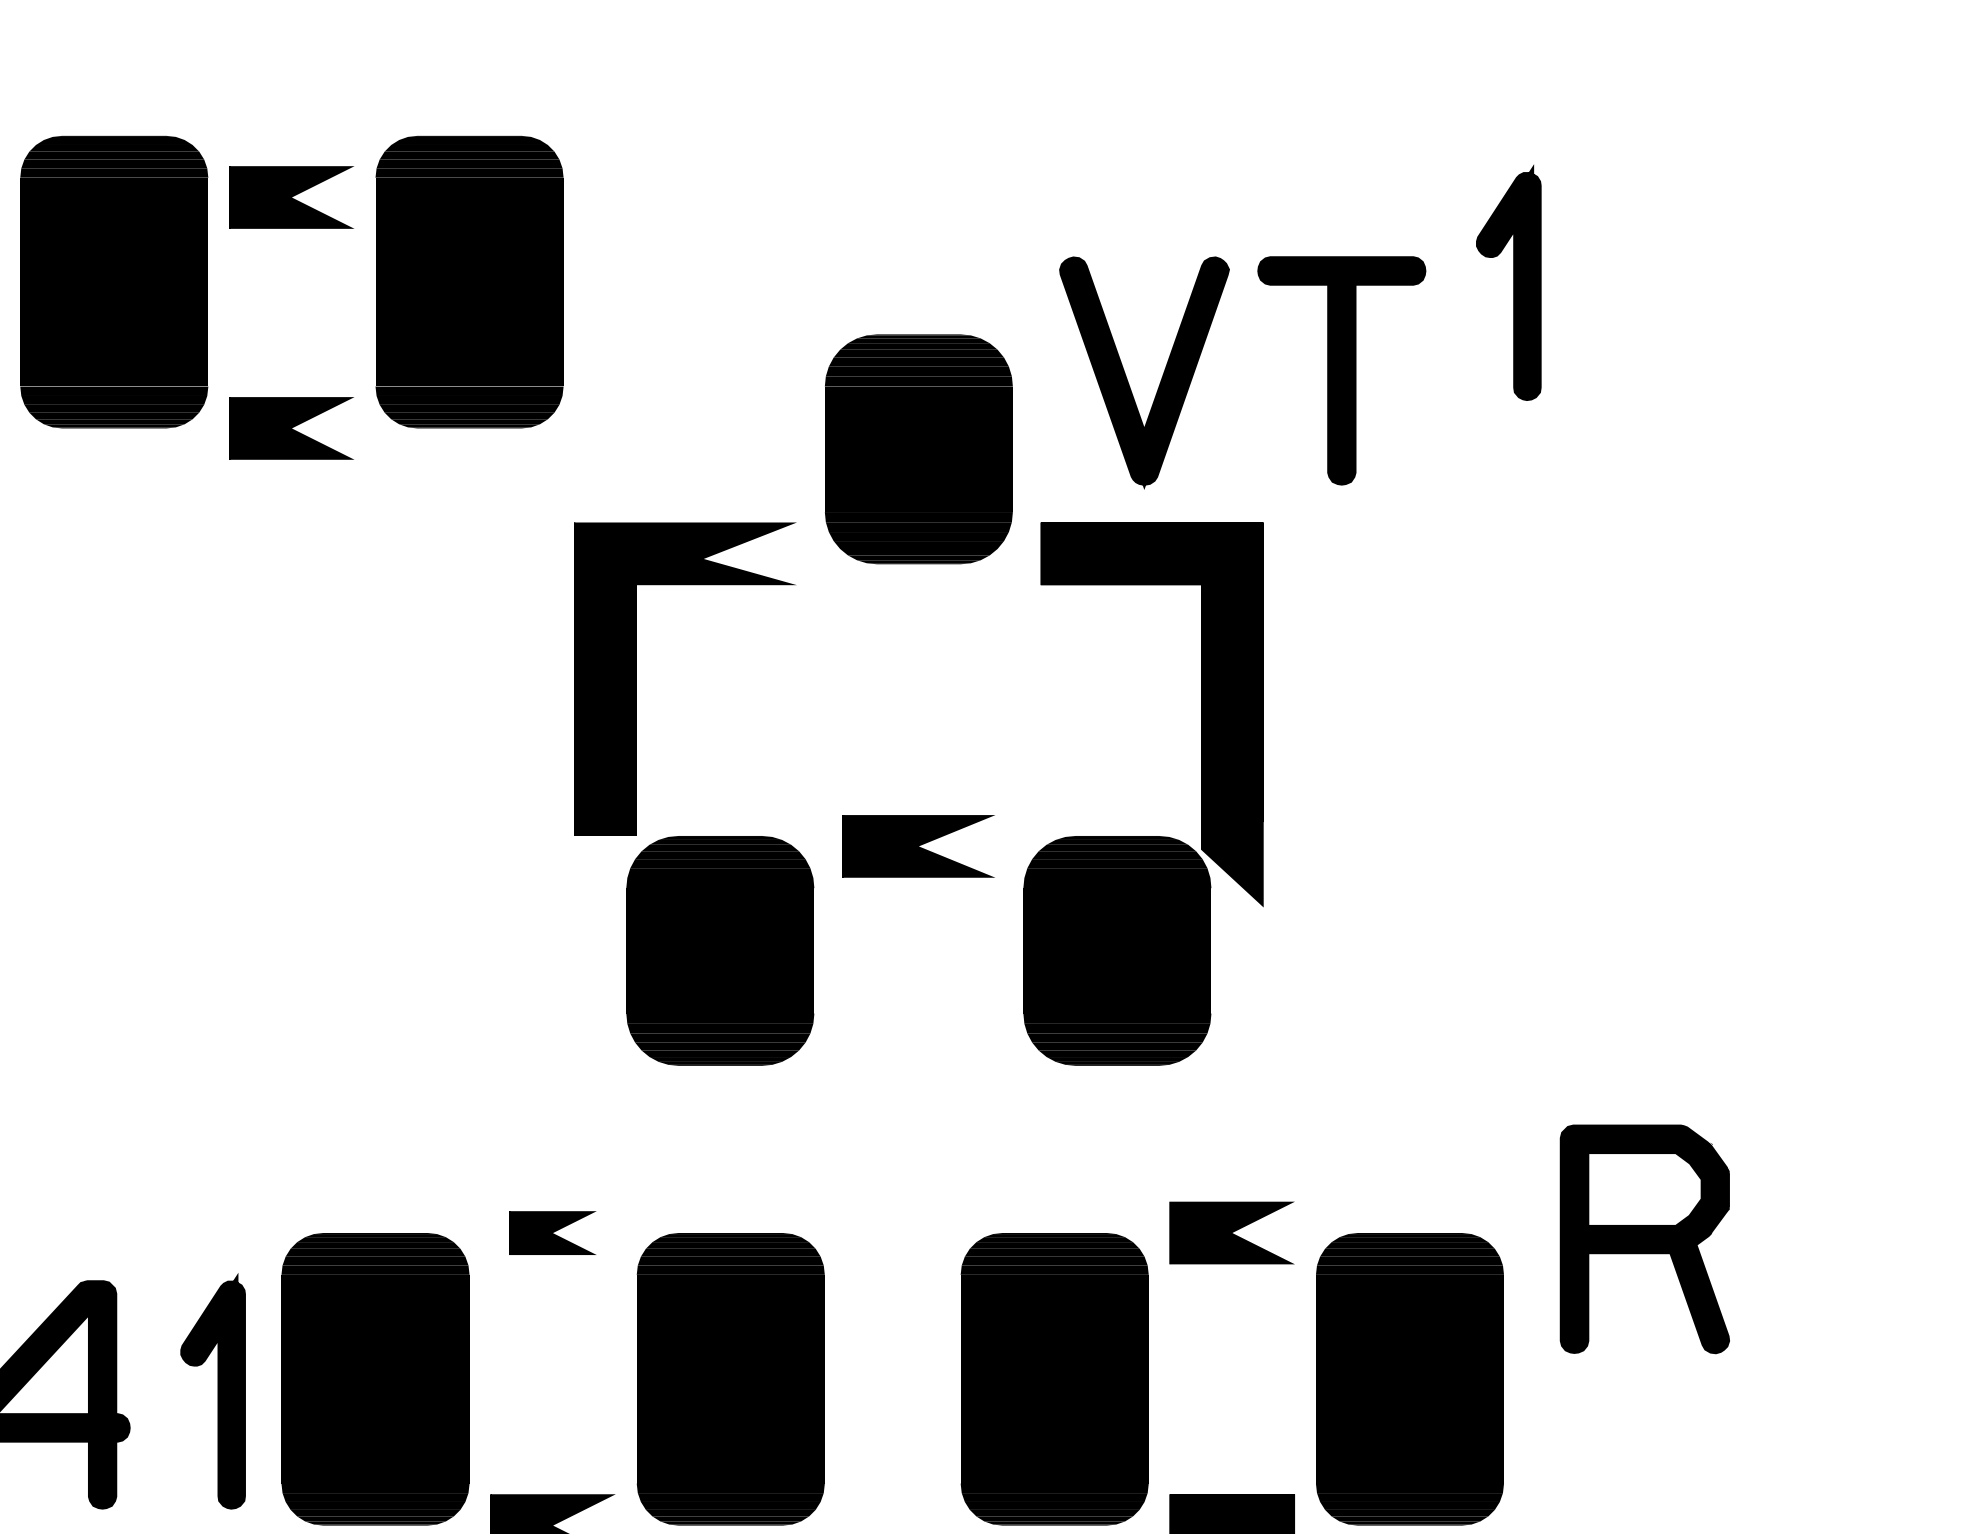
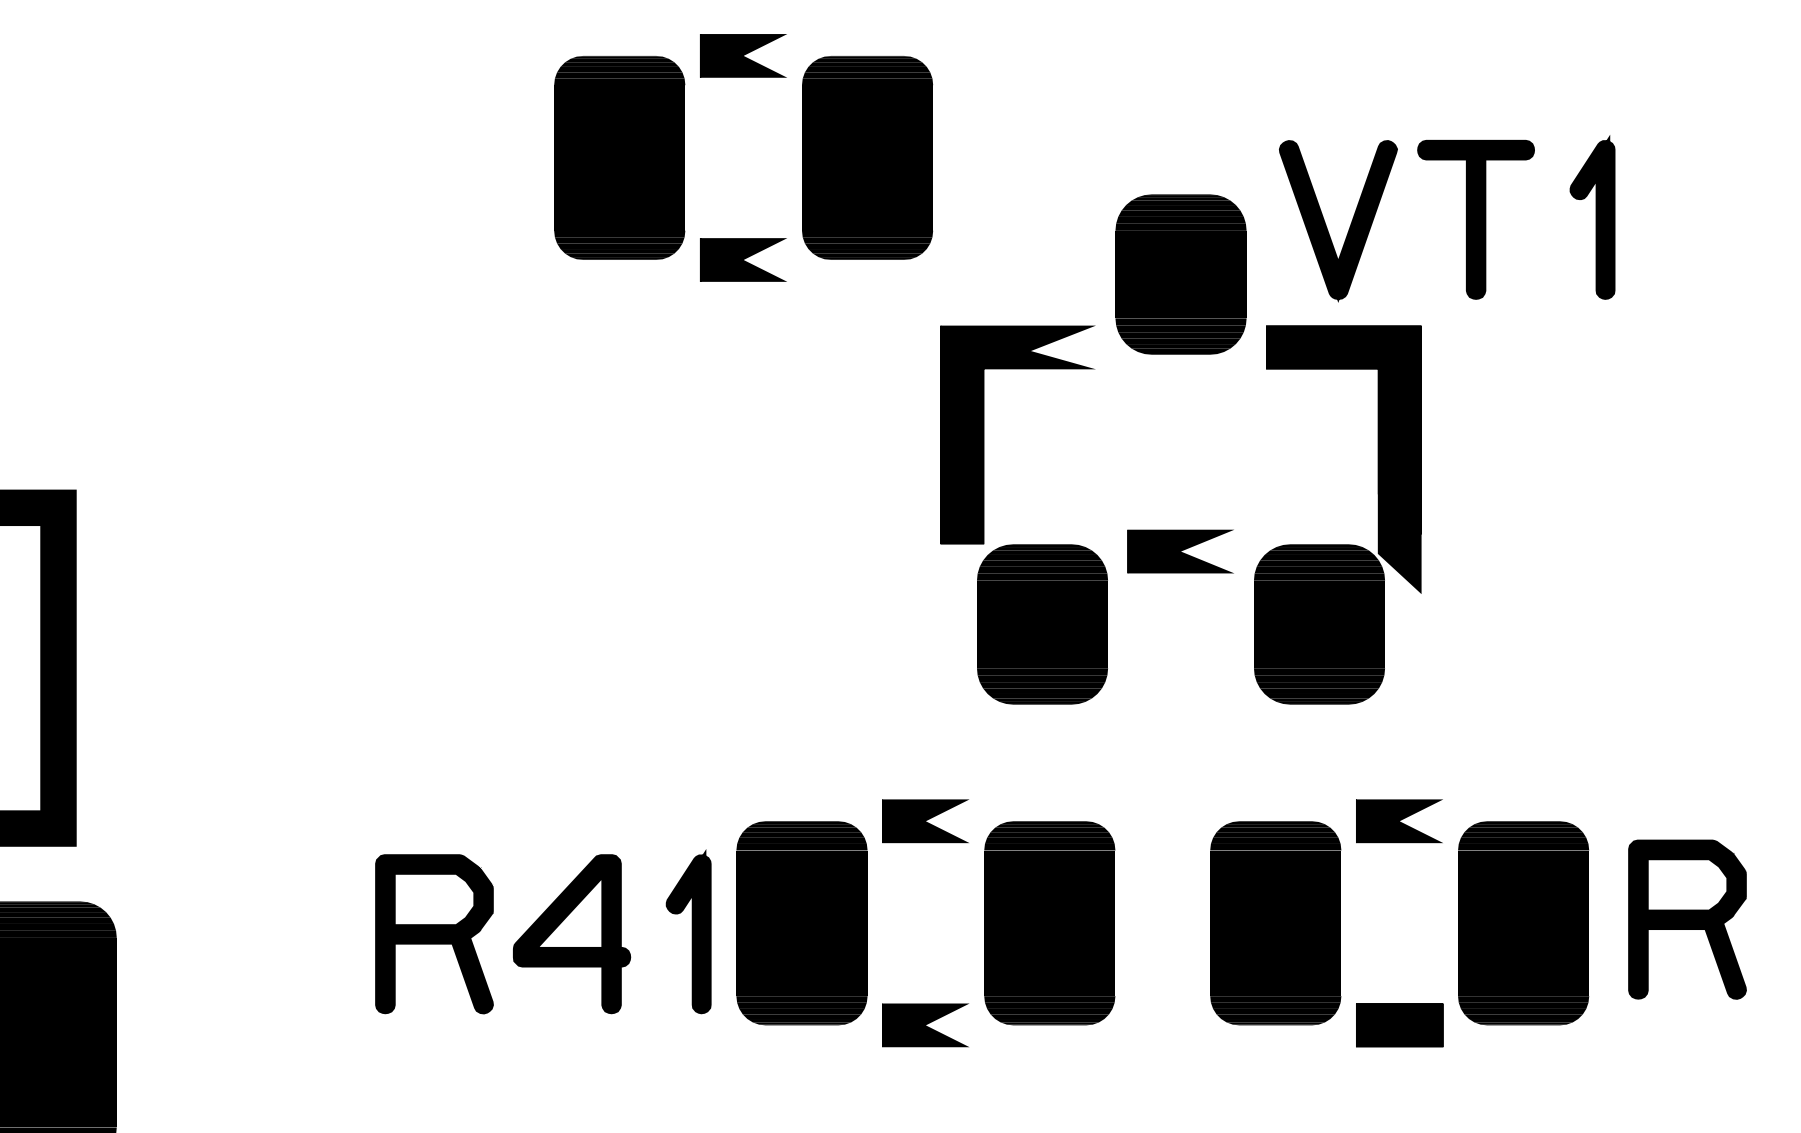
part: (291, 196) -> (743, 55), moved
part: (1508, 282) -> (1592, 217), moved
part: (552, 1233) -> (925, 821), size x1.43
part: (1644, 1239) -> (1687, 919), moved

